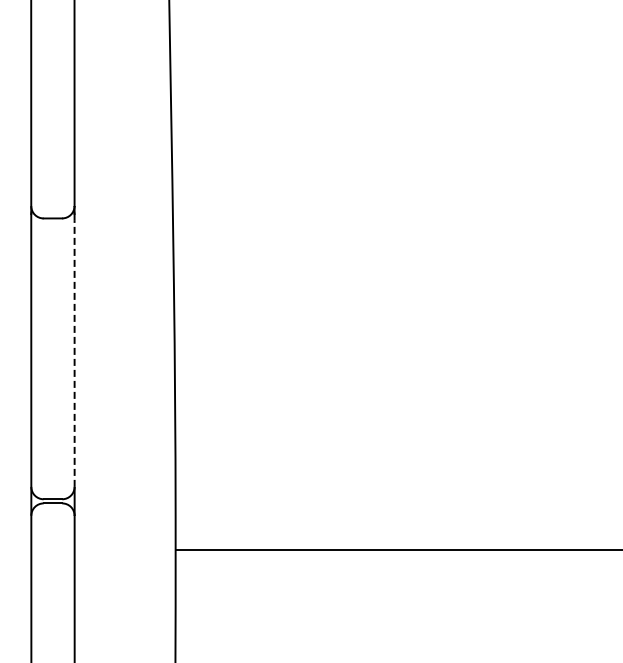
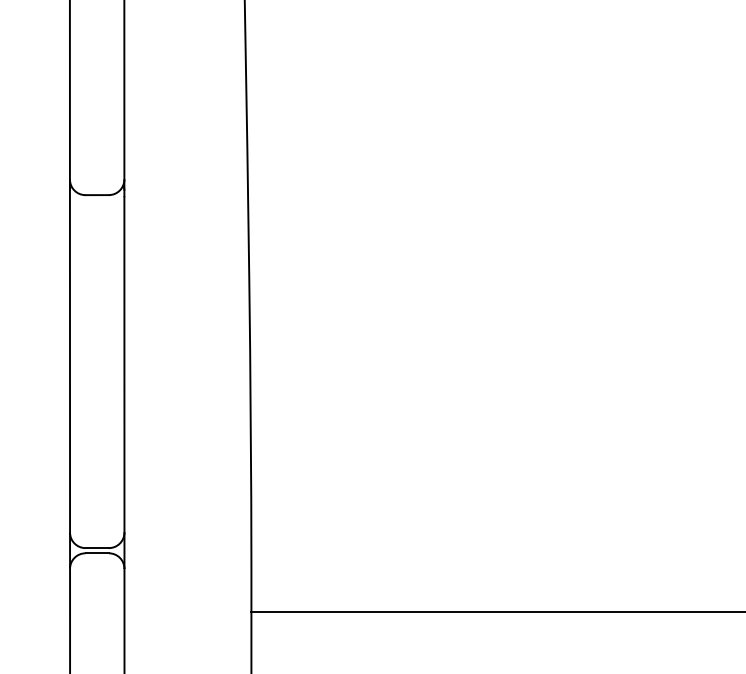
line: (74, 353) -> (124, 364), dashed -> solid

